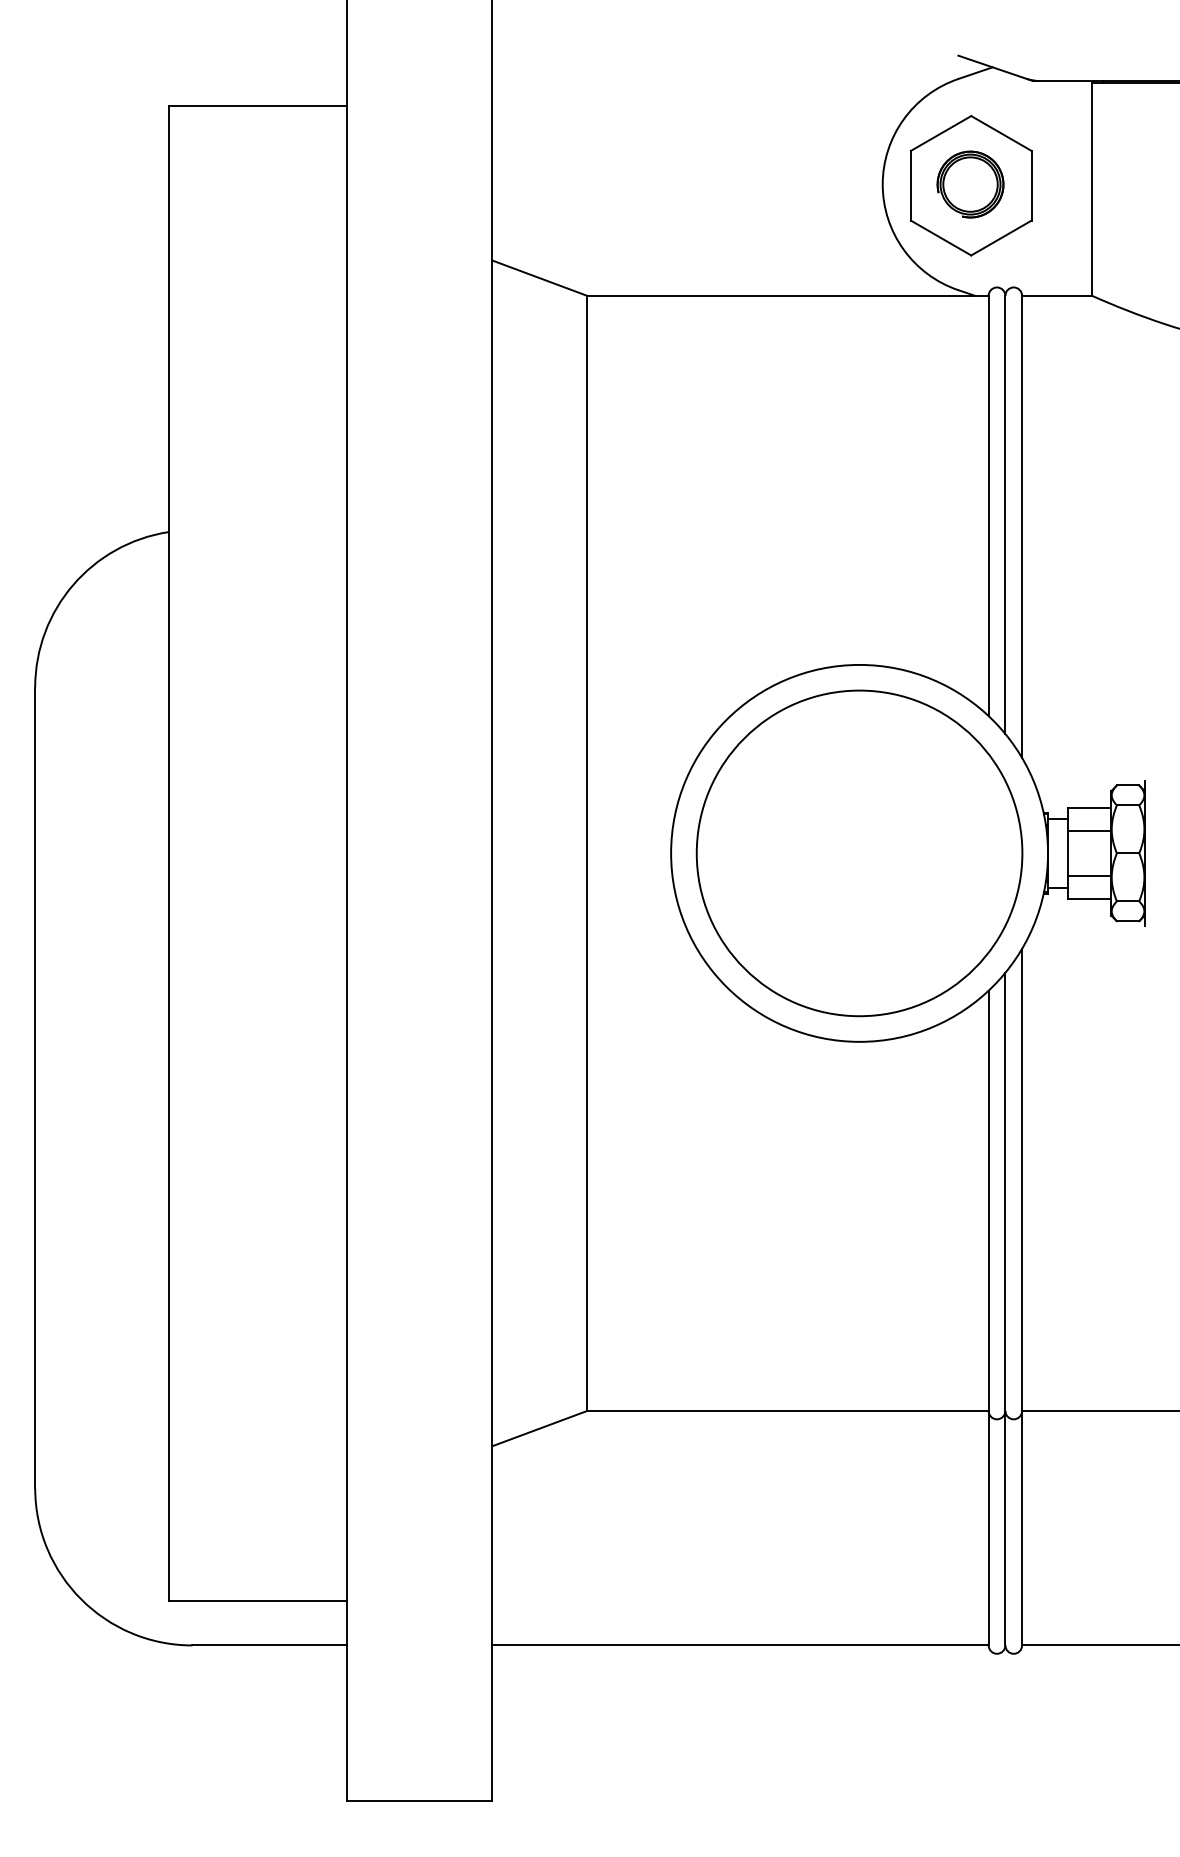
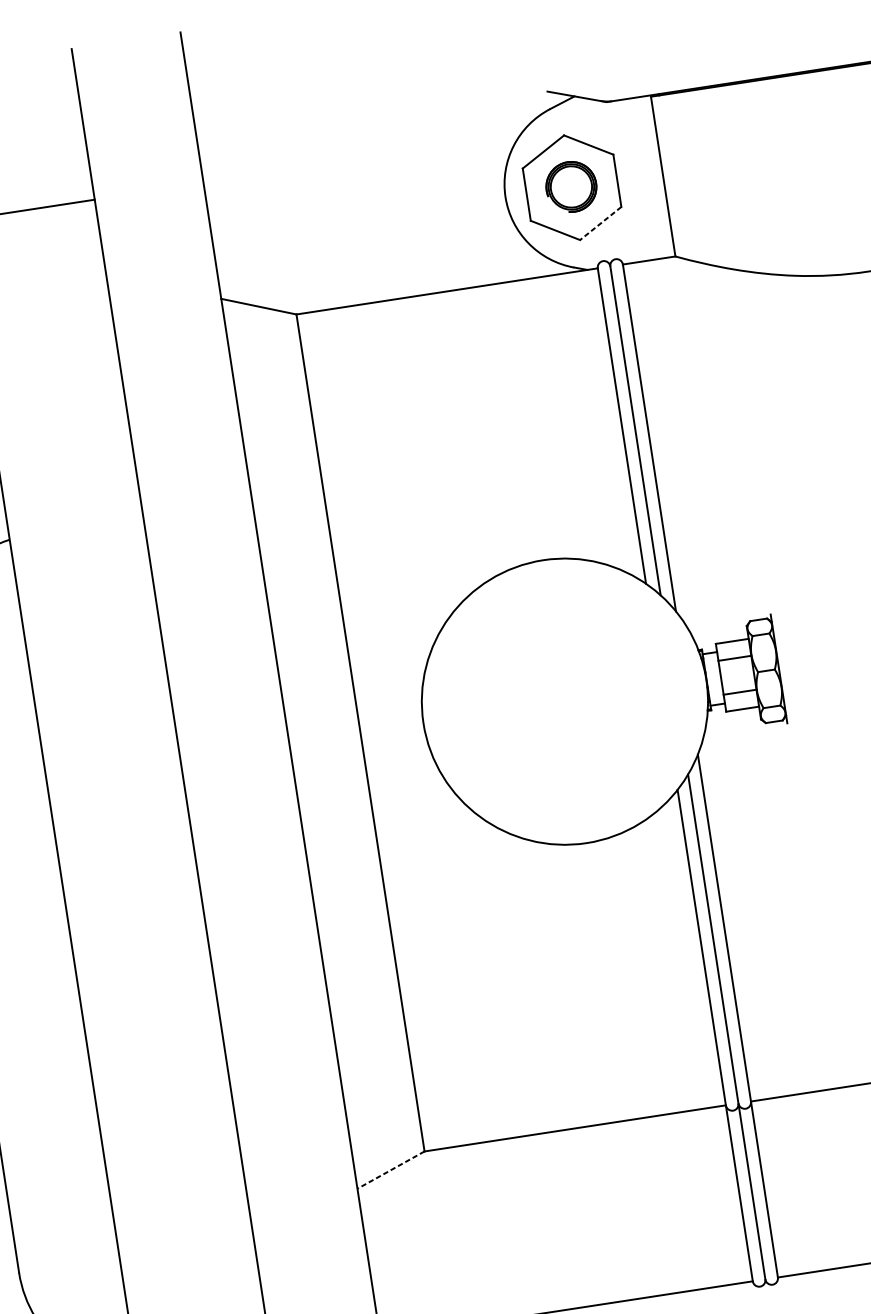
line: (1001, 238) -> (600, 223), solid -> dashed
circle: (859, 853) -> (564, 701), removed
line: (539, 1428) -> (390, 1170), solid -> dashed

